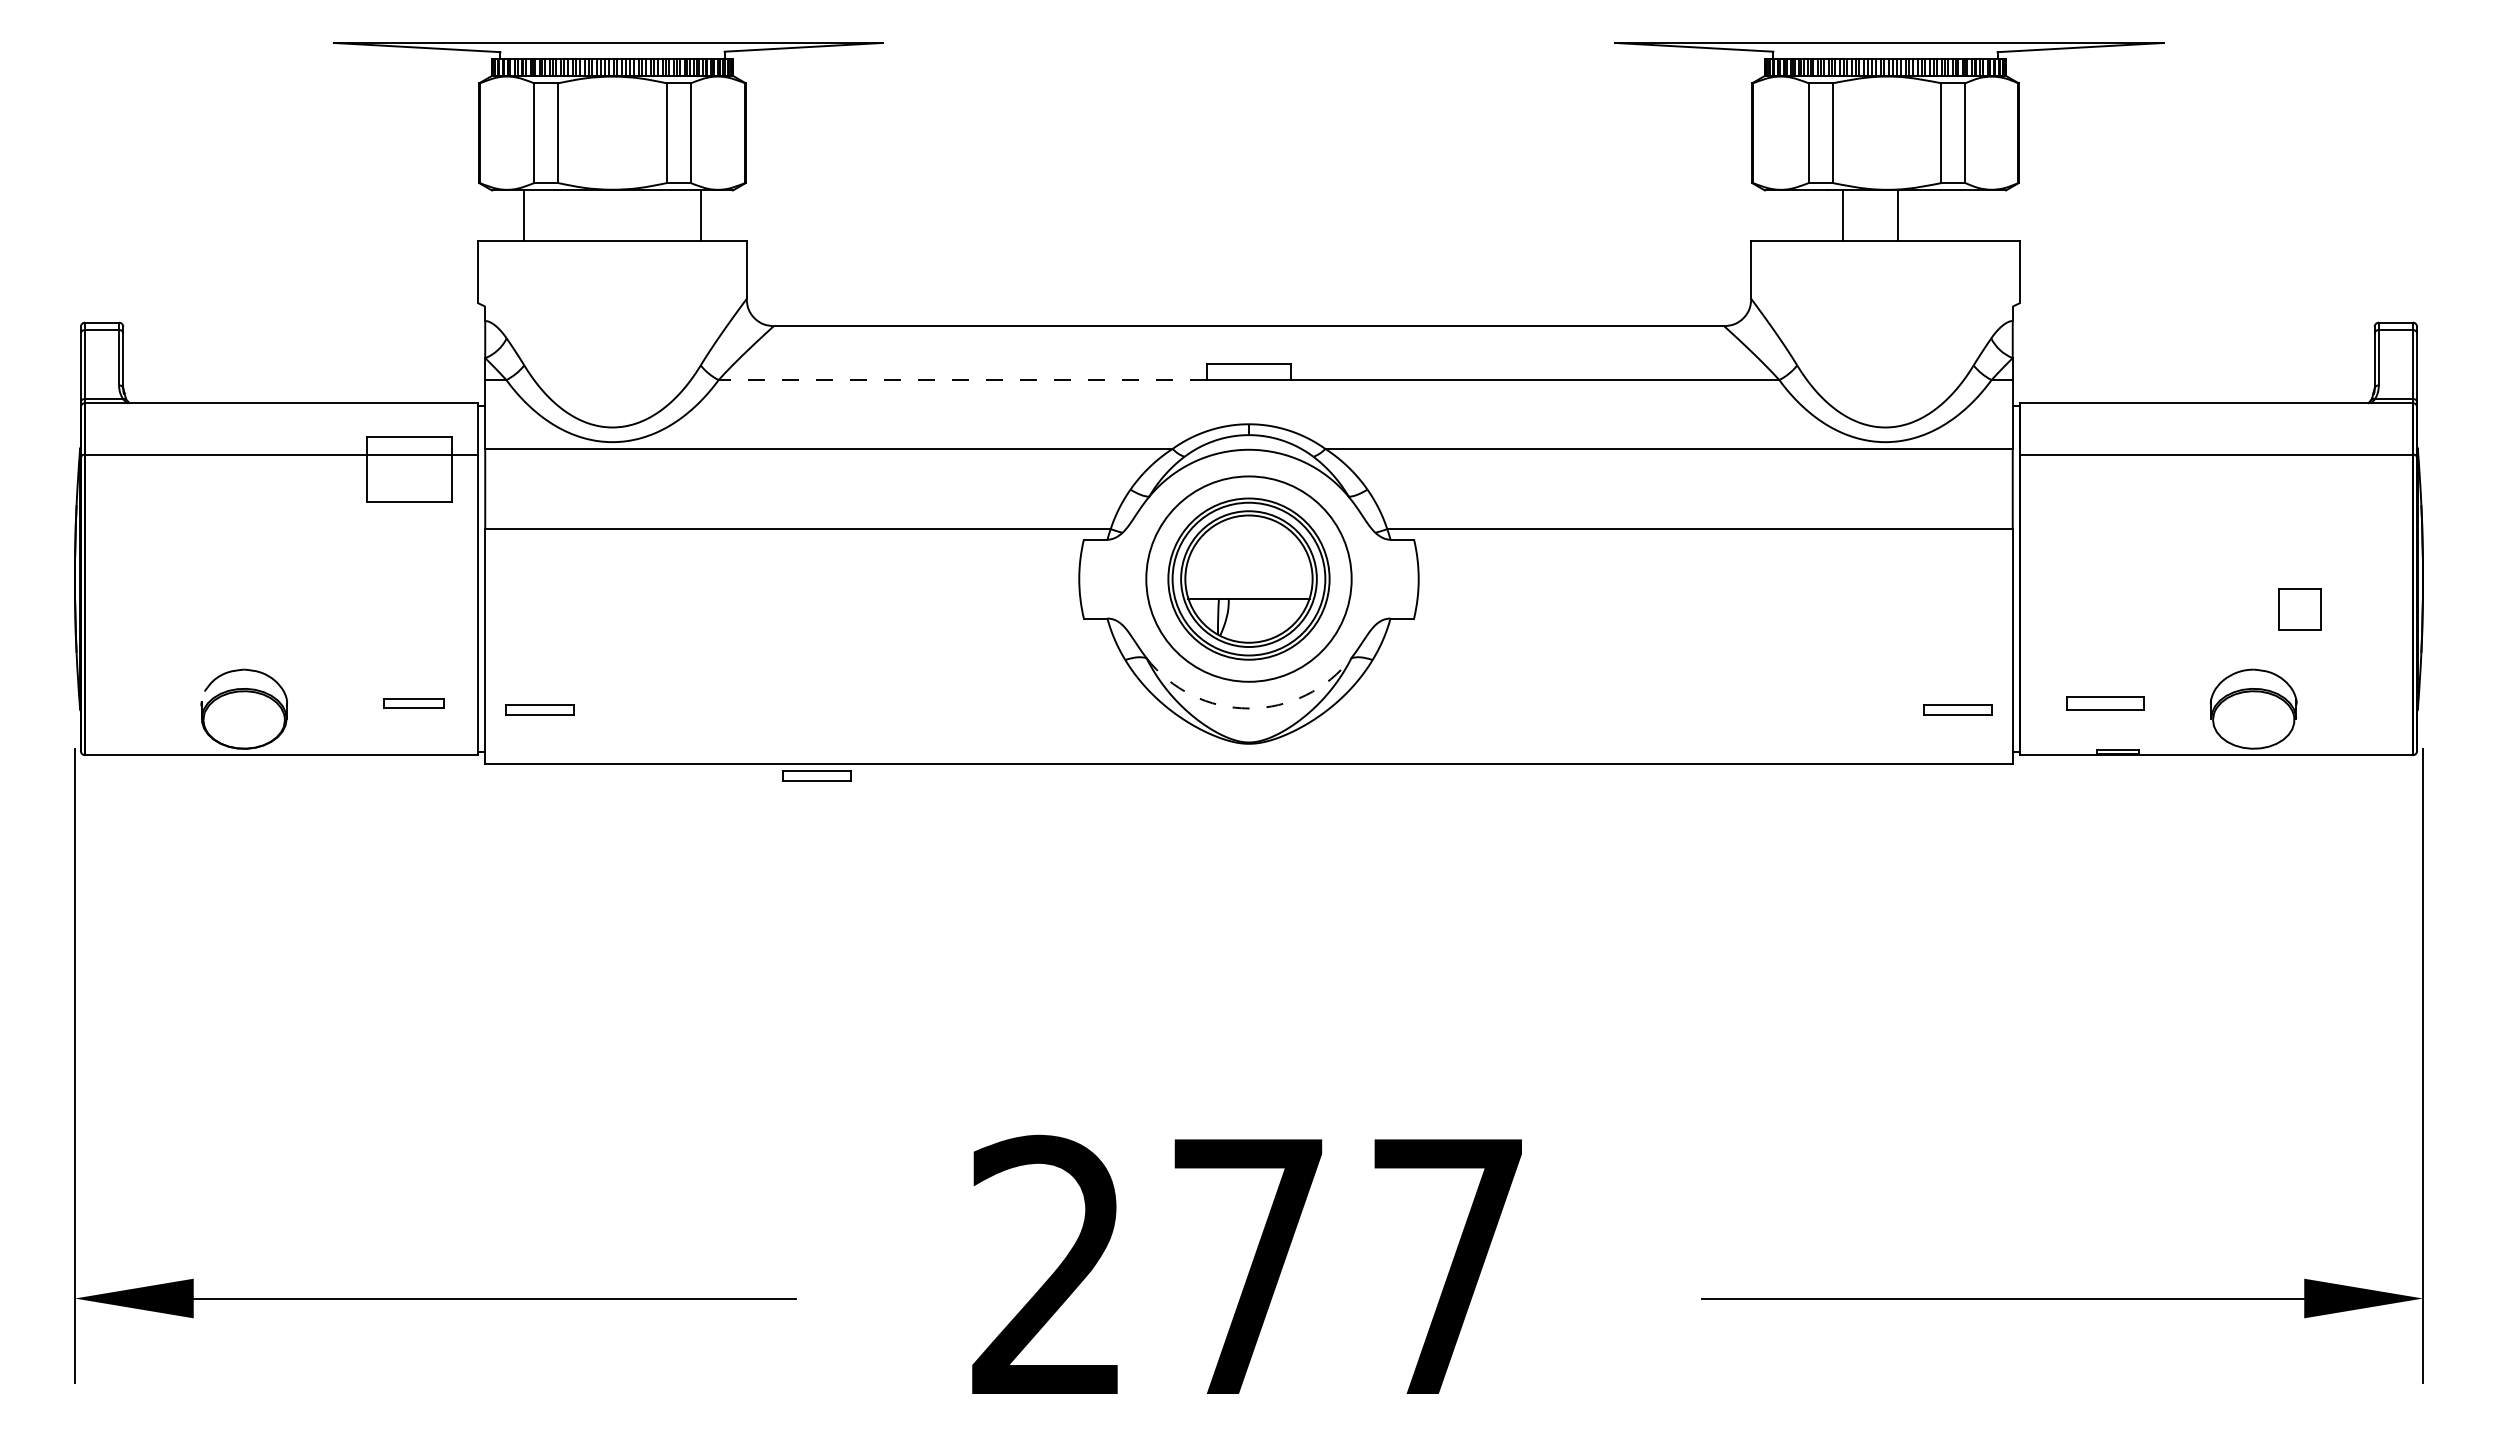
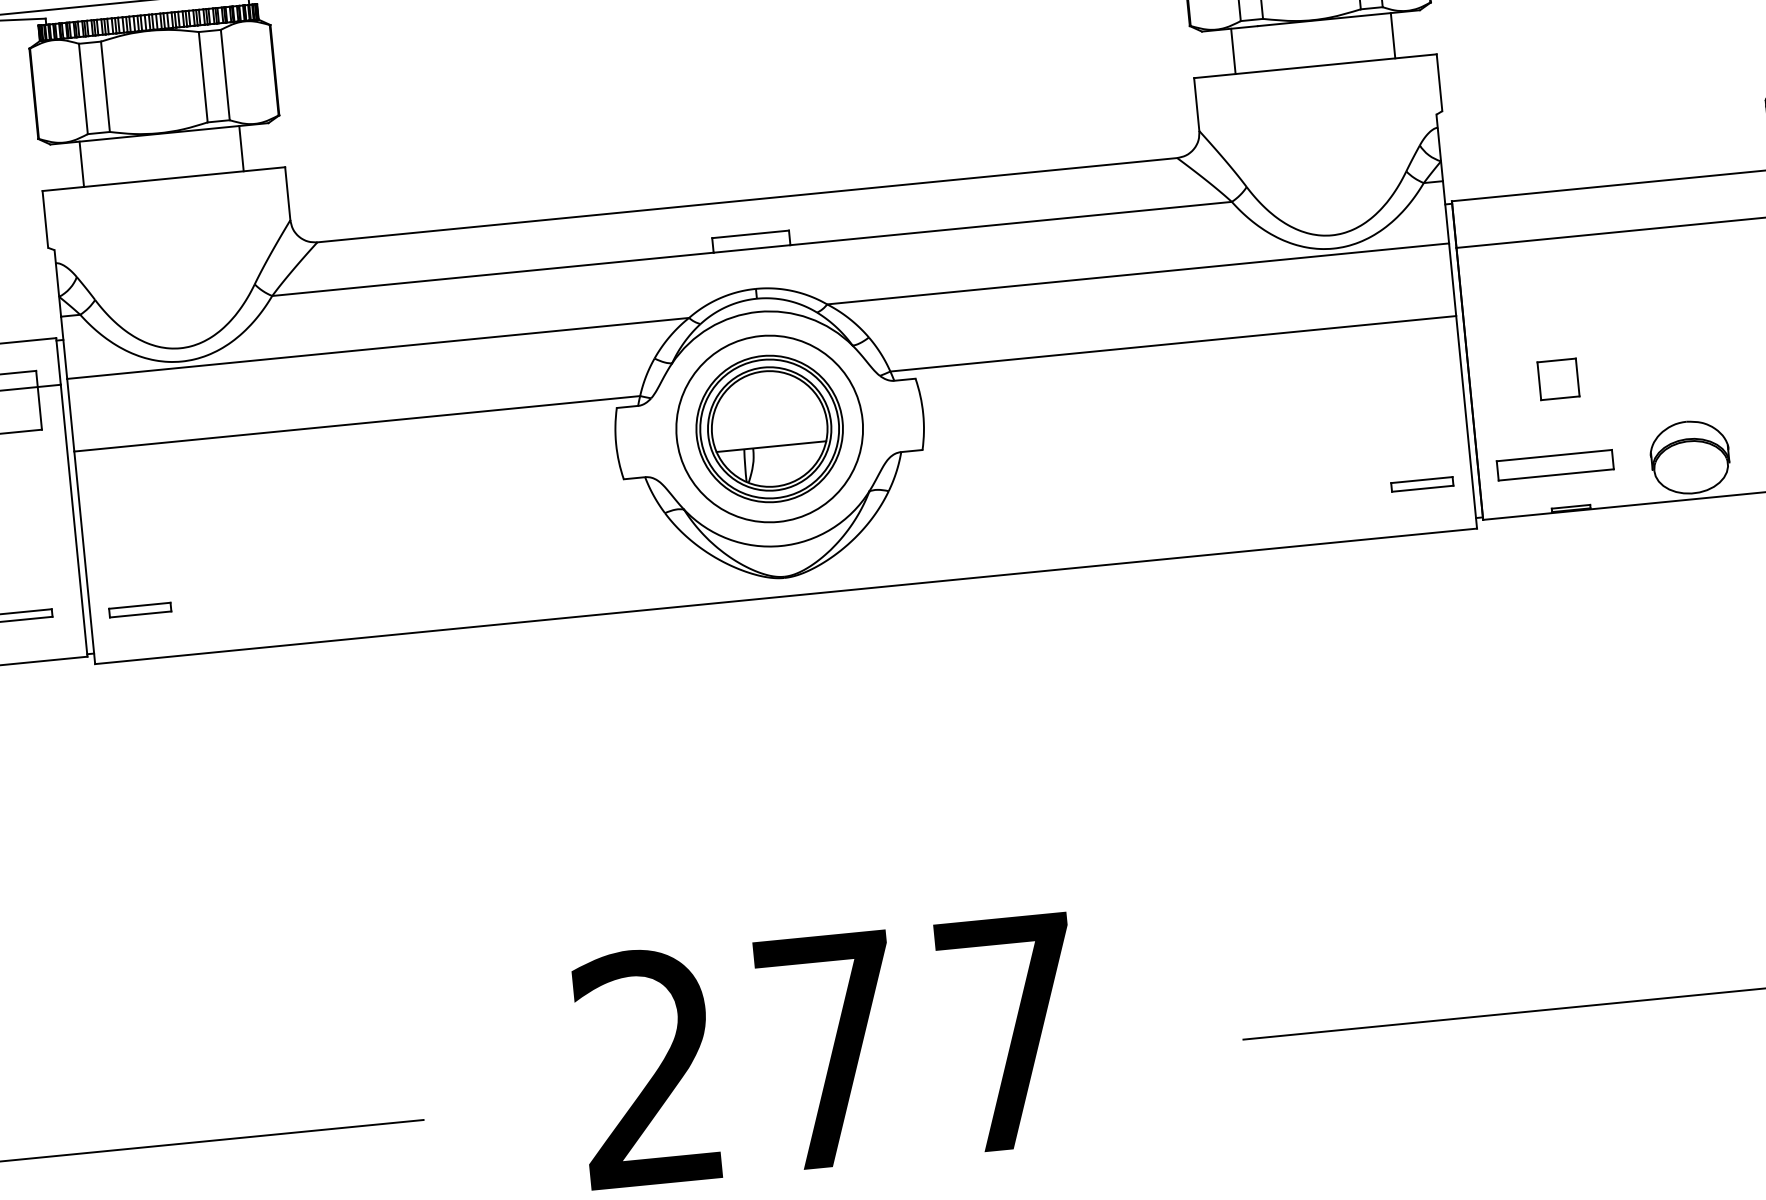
line: (1843, 215) -> (1233, 51), moved
line: (1897, 215) -> (1392, 35), moved
line: (962, 380) -> (492, 274), dashed -> solid
part: (2299, 609) -> (1558, 379), moved
part: (2105, 703) -> (1555, 465), size x1.67
arc: (1248, 708) -> (780, 546), dashed -> solid
part: (816, 775) -> (395, 645), removed

